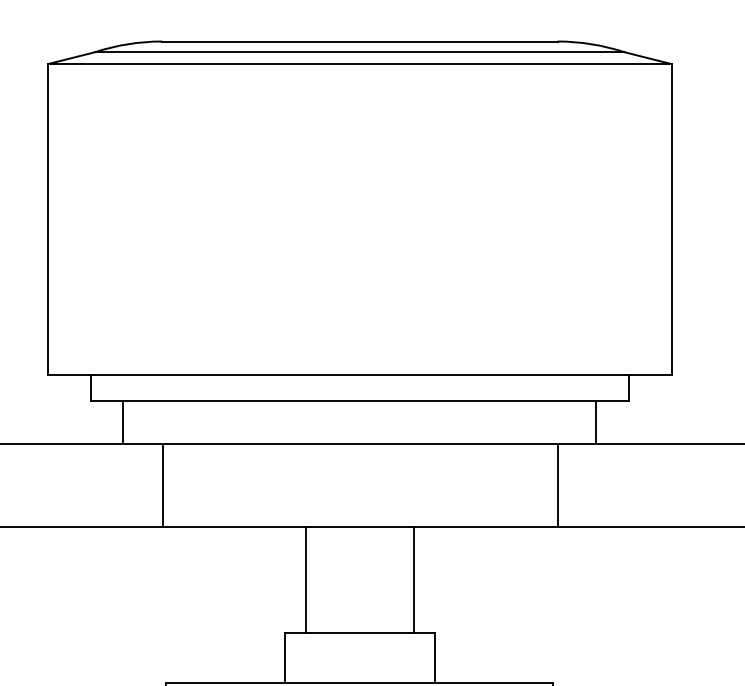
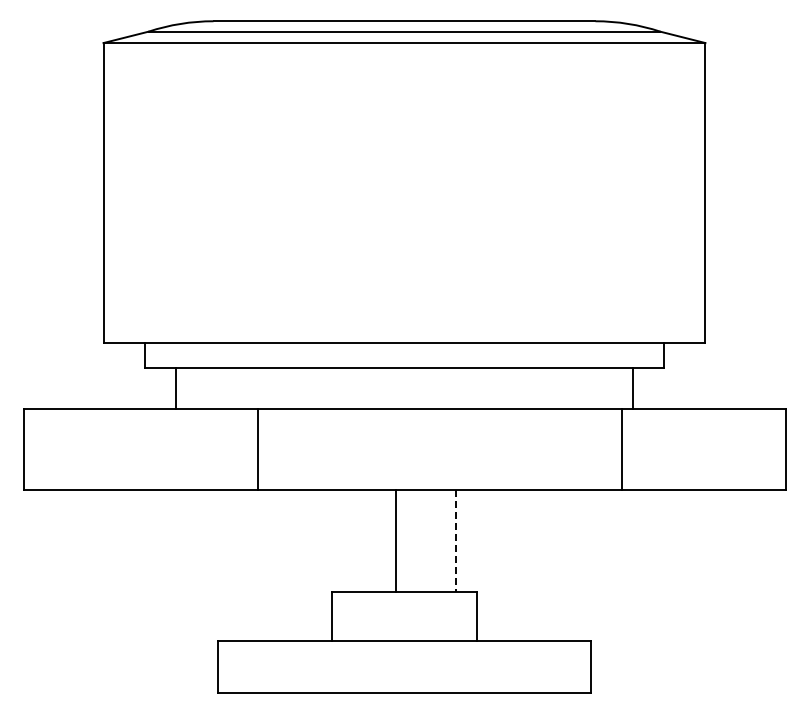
line: (163, 485) -> (257, 449), moved
line: (557, 485) -> (622, 449), moved
line: (305, 579) -> (395, 540), moved
line: (413, 580) -> (456, 541), solid -> dashed

